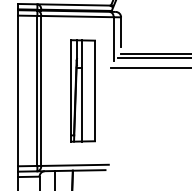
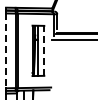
line: (95, 90) -> (44, 50), solid -> dashed
line: (18, 92) -> (6, 51), solid -> dashed

